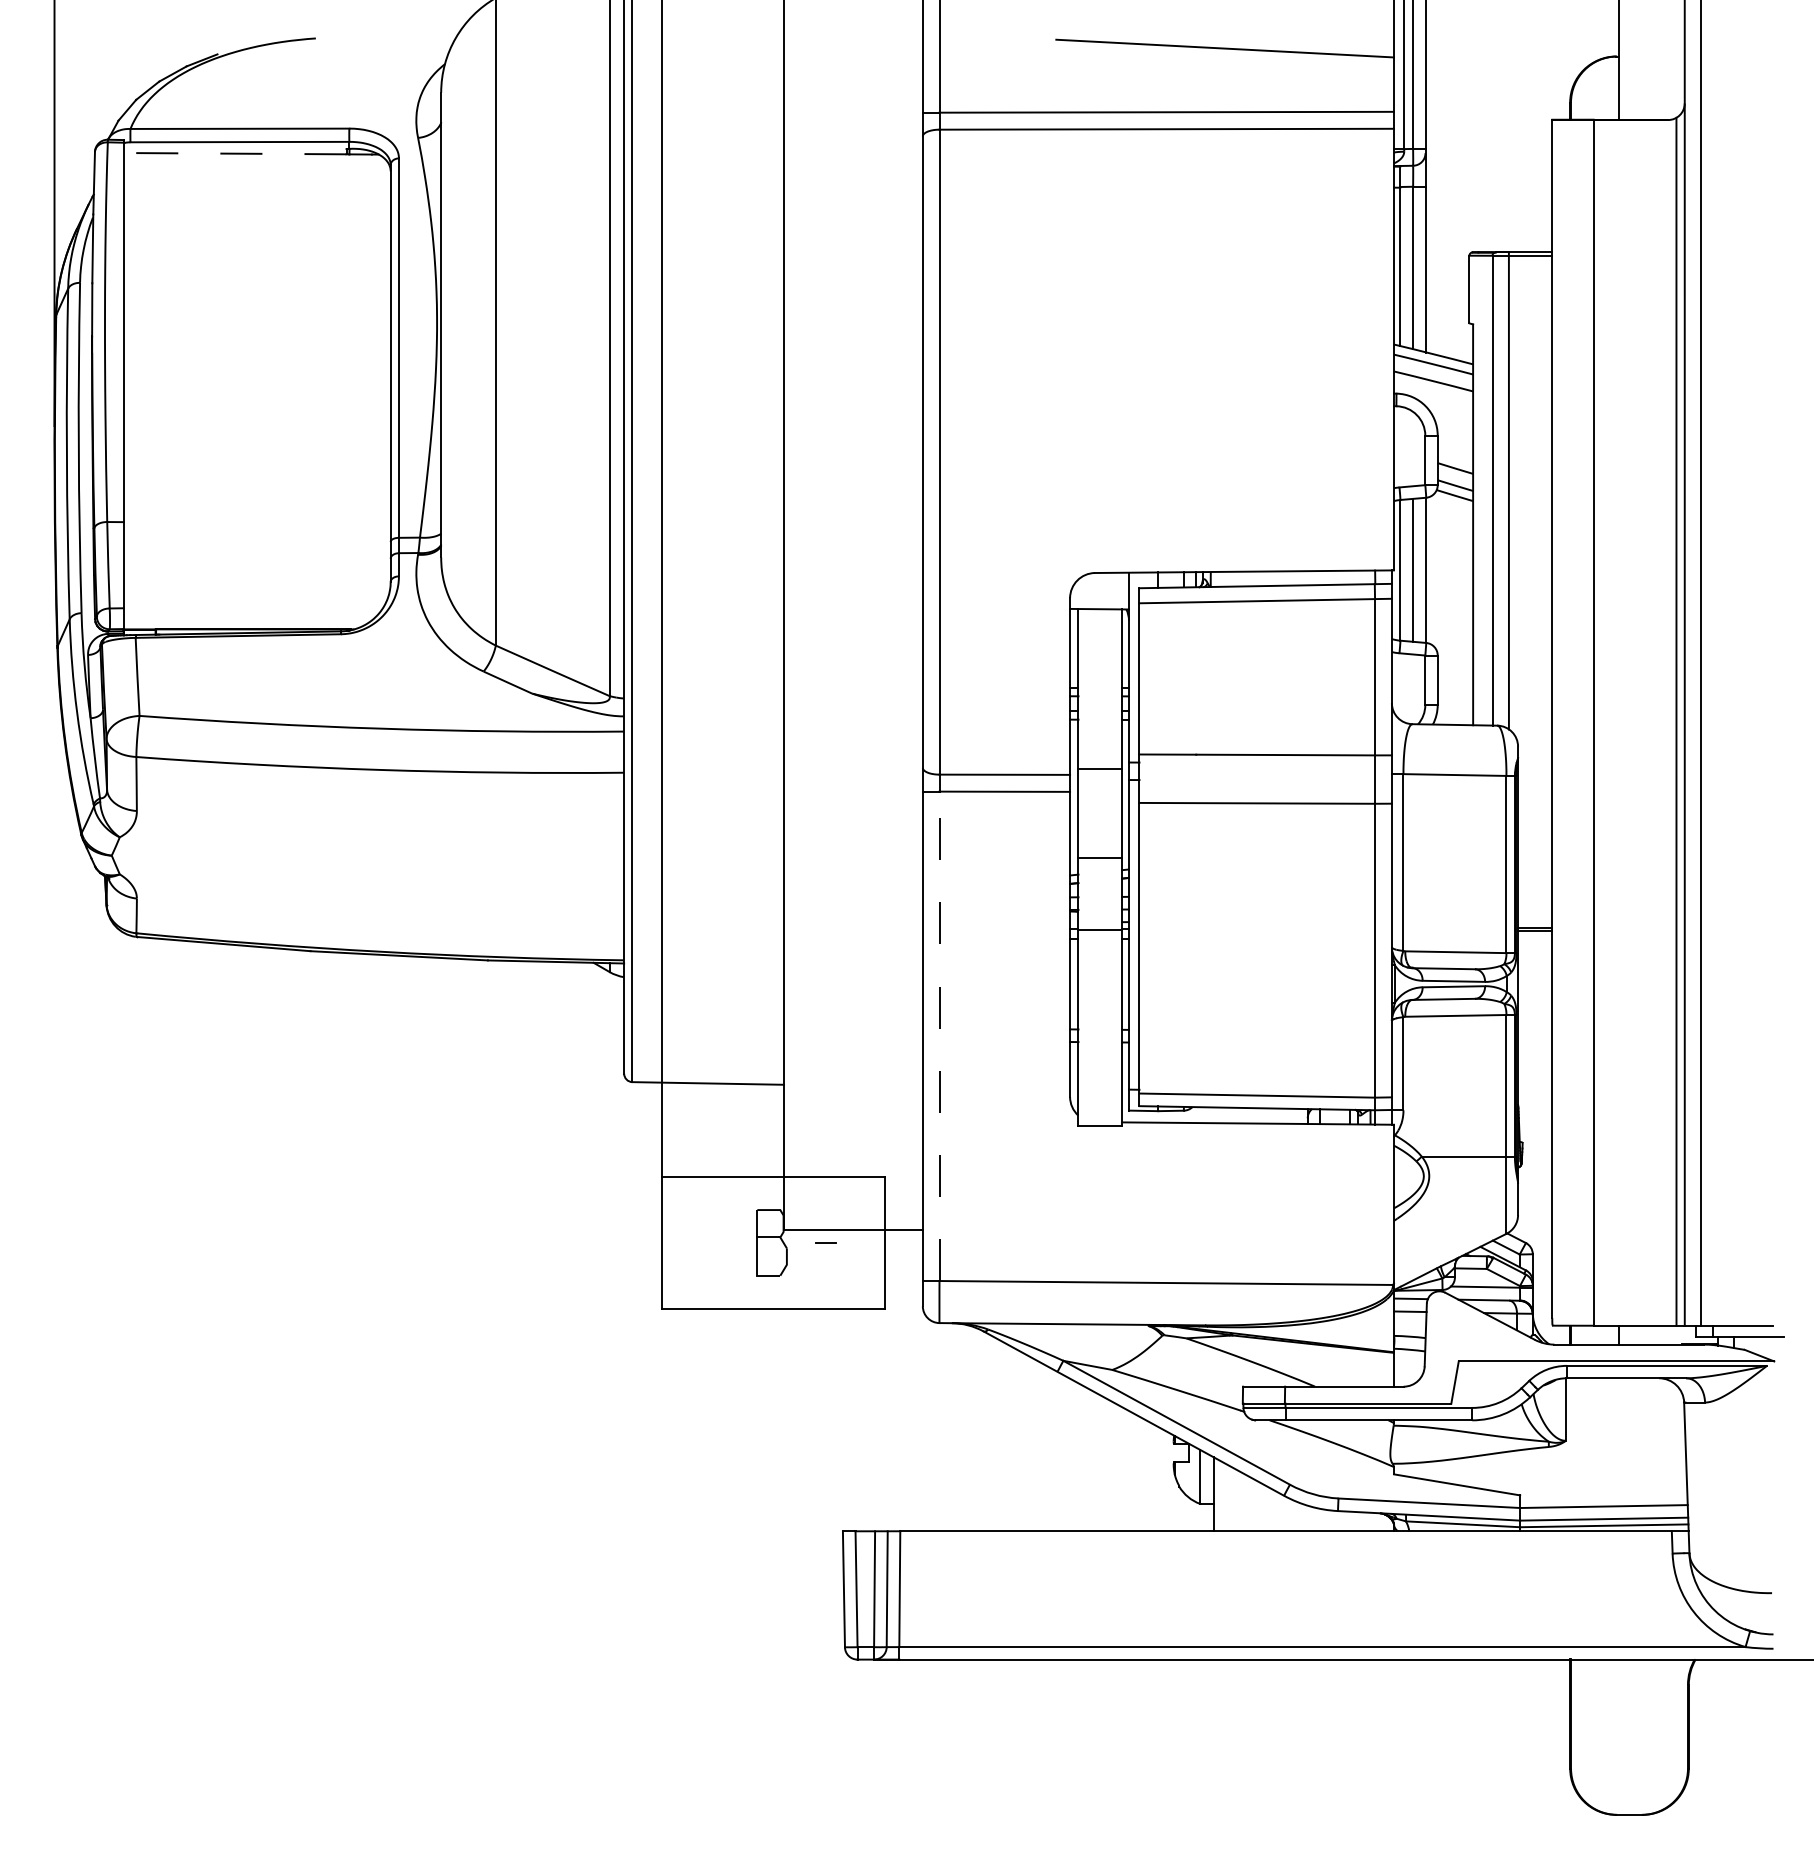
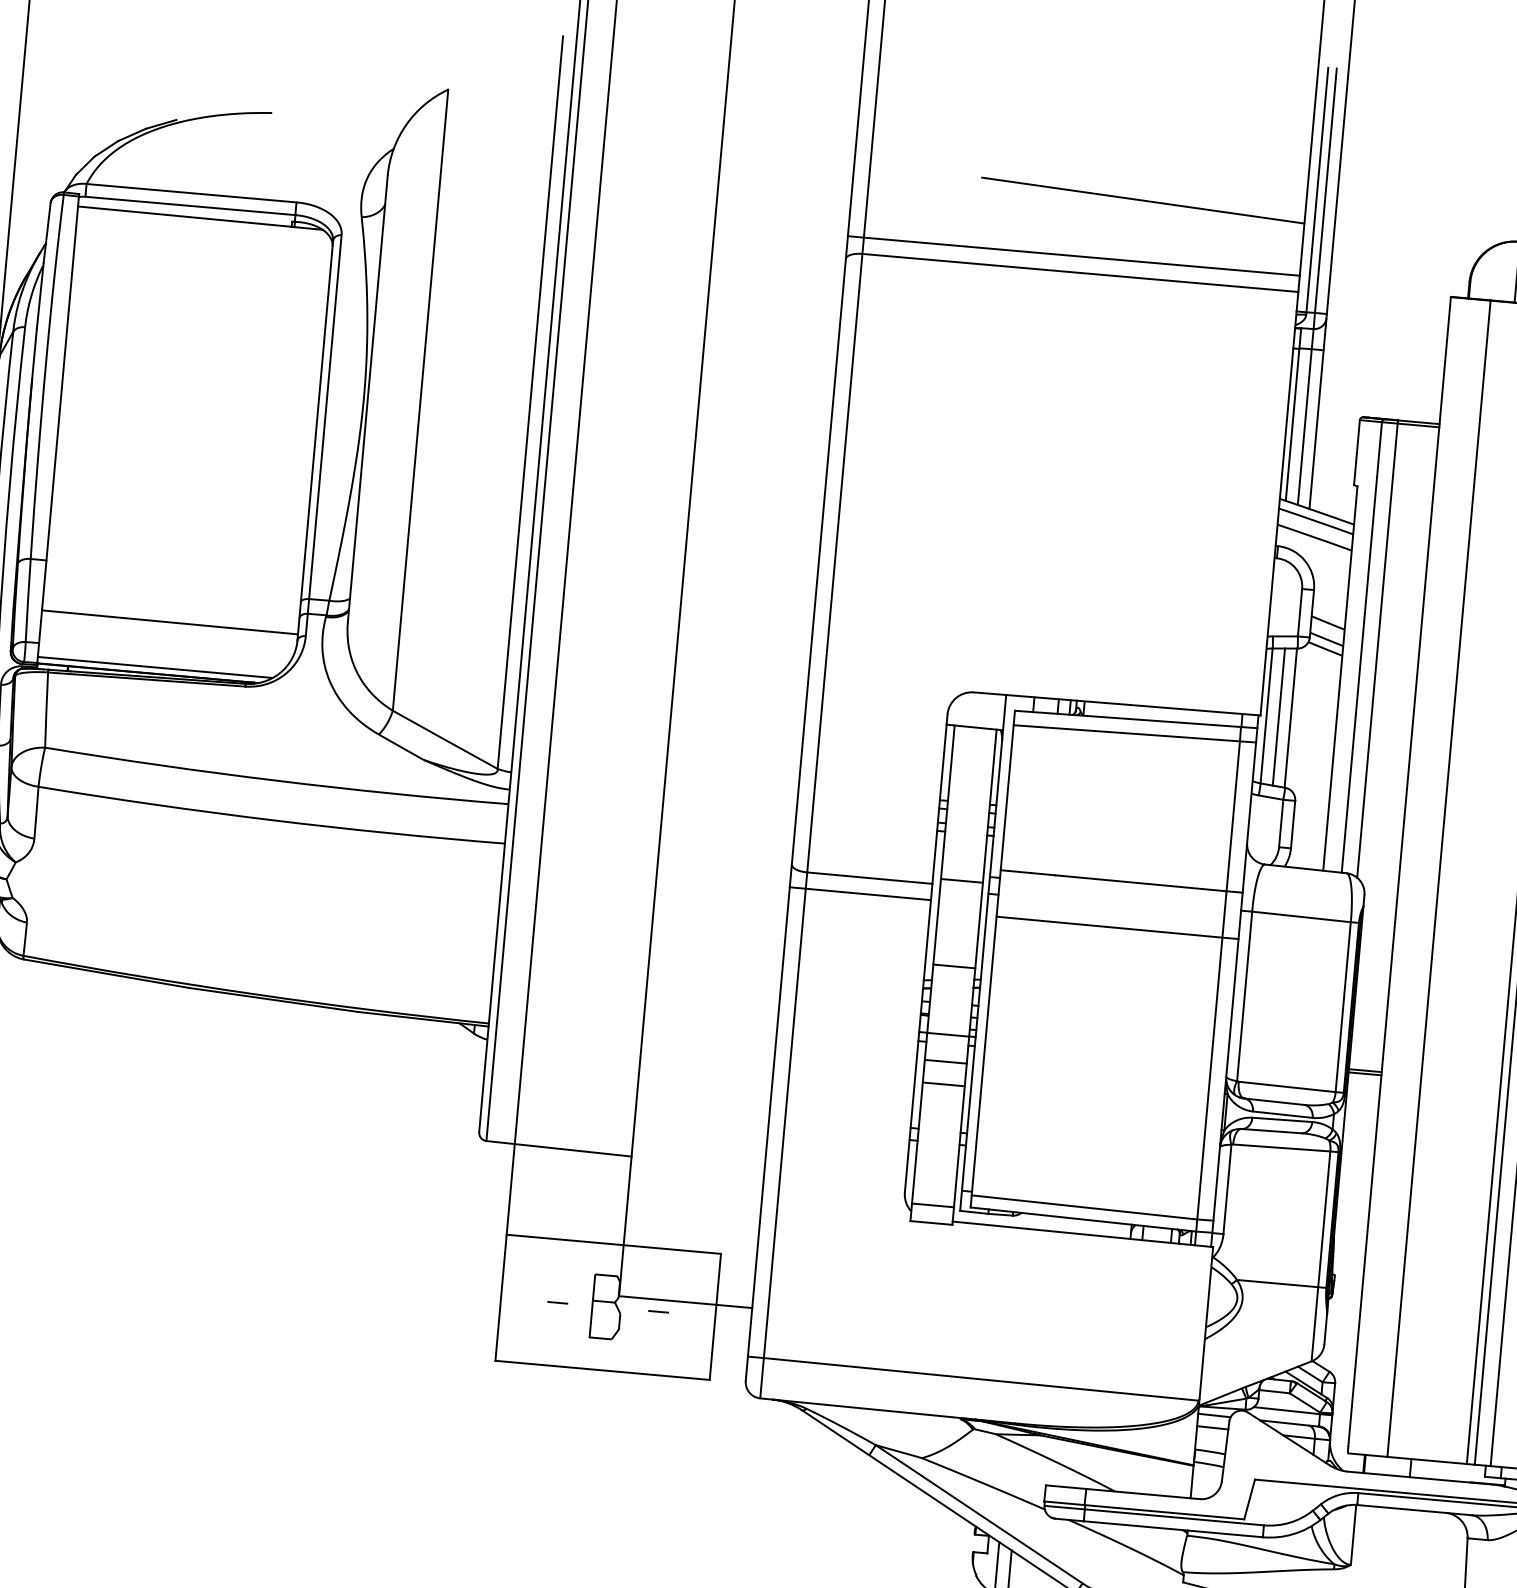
line: (234, 153) -> (184, 216), dashed -> solid
line: (256, 574) -> (169, 622), added
line: (245, 622) -> (154, 667), added
line: (1100, 957) -> (945, 1061), added
line: (1100, 981) -> (943, 1084), added
line: (939, 1036) -> (784, 1123), dashed -> solid
line: (1100, 1107) -> (933, 1205), added
line: (720, 1242) -> (557, 1302), added

